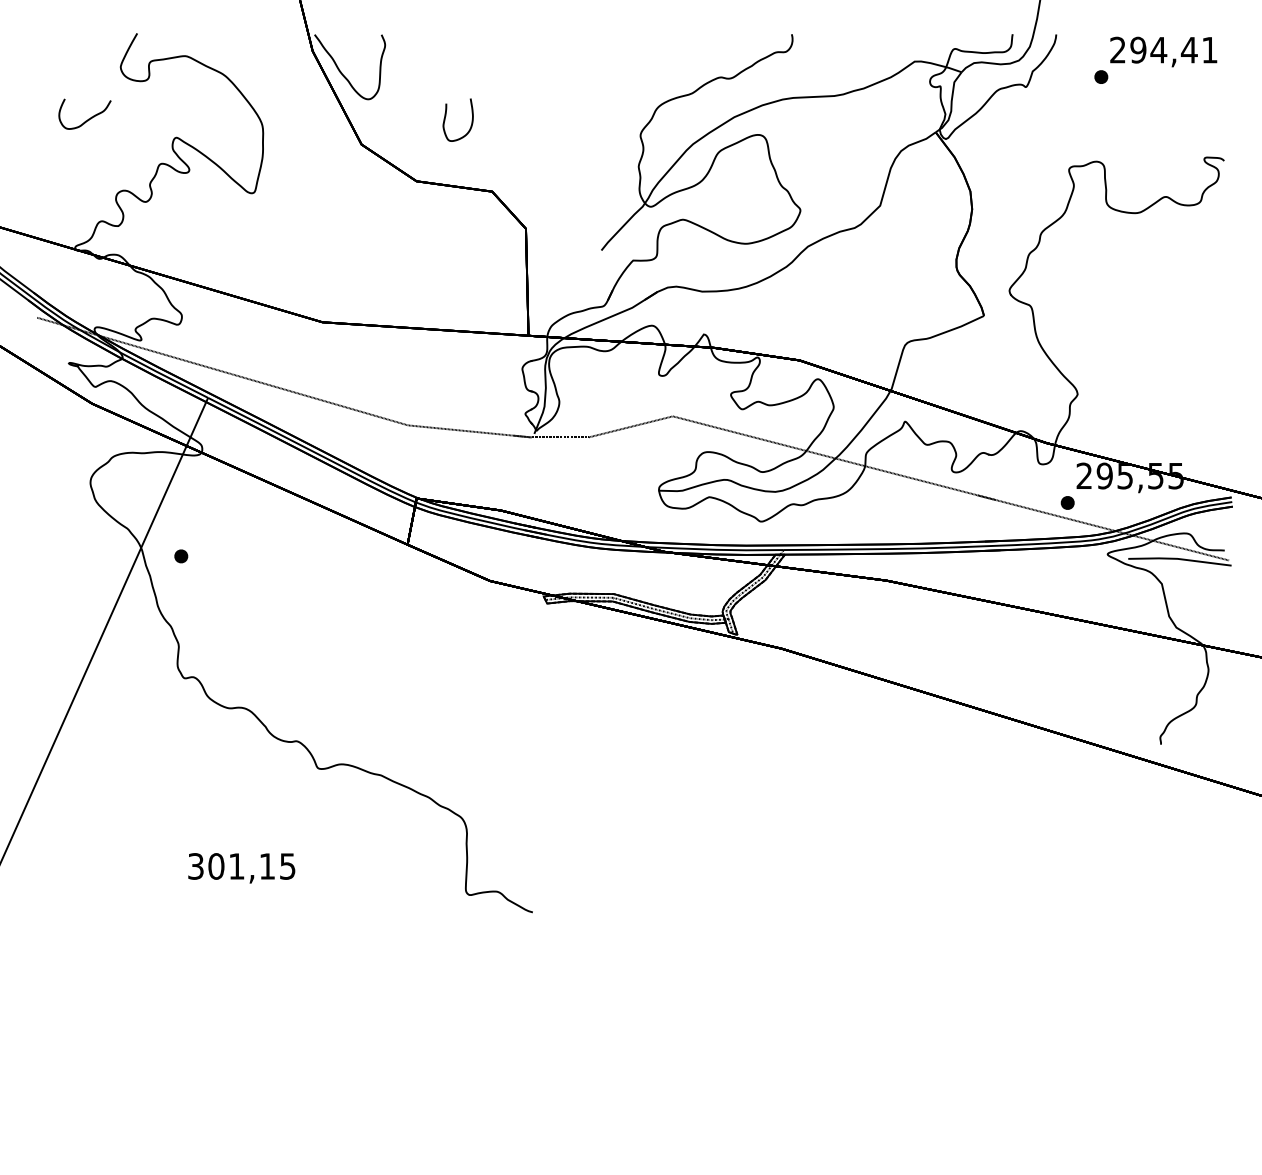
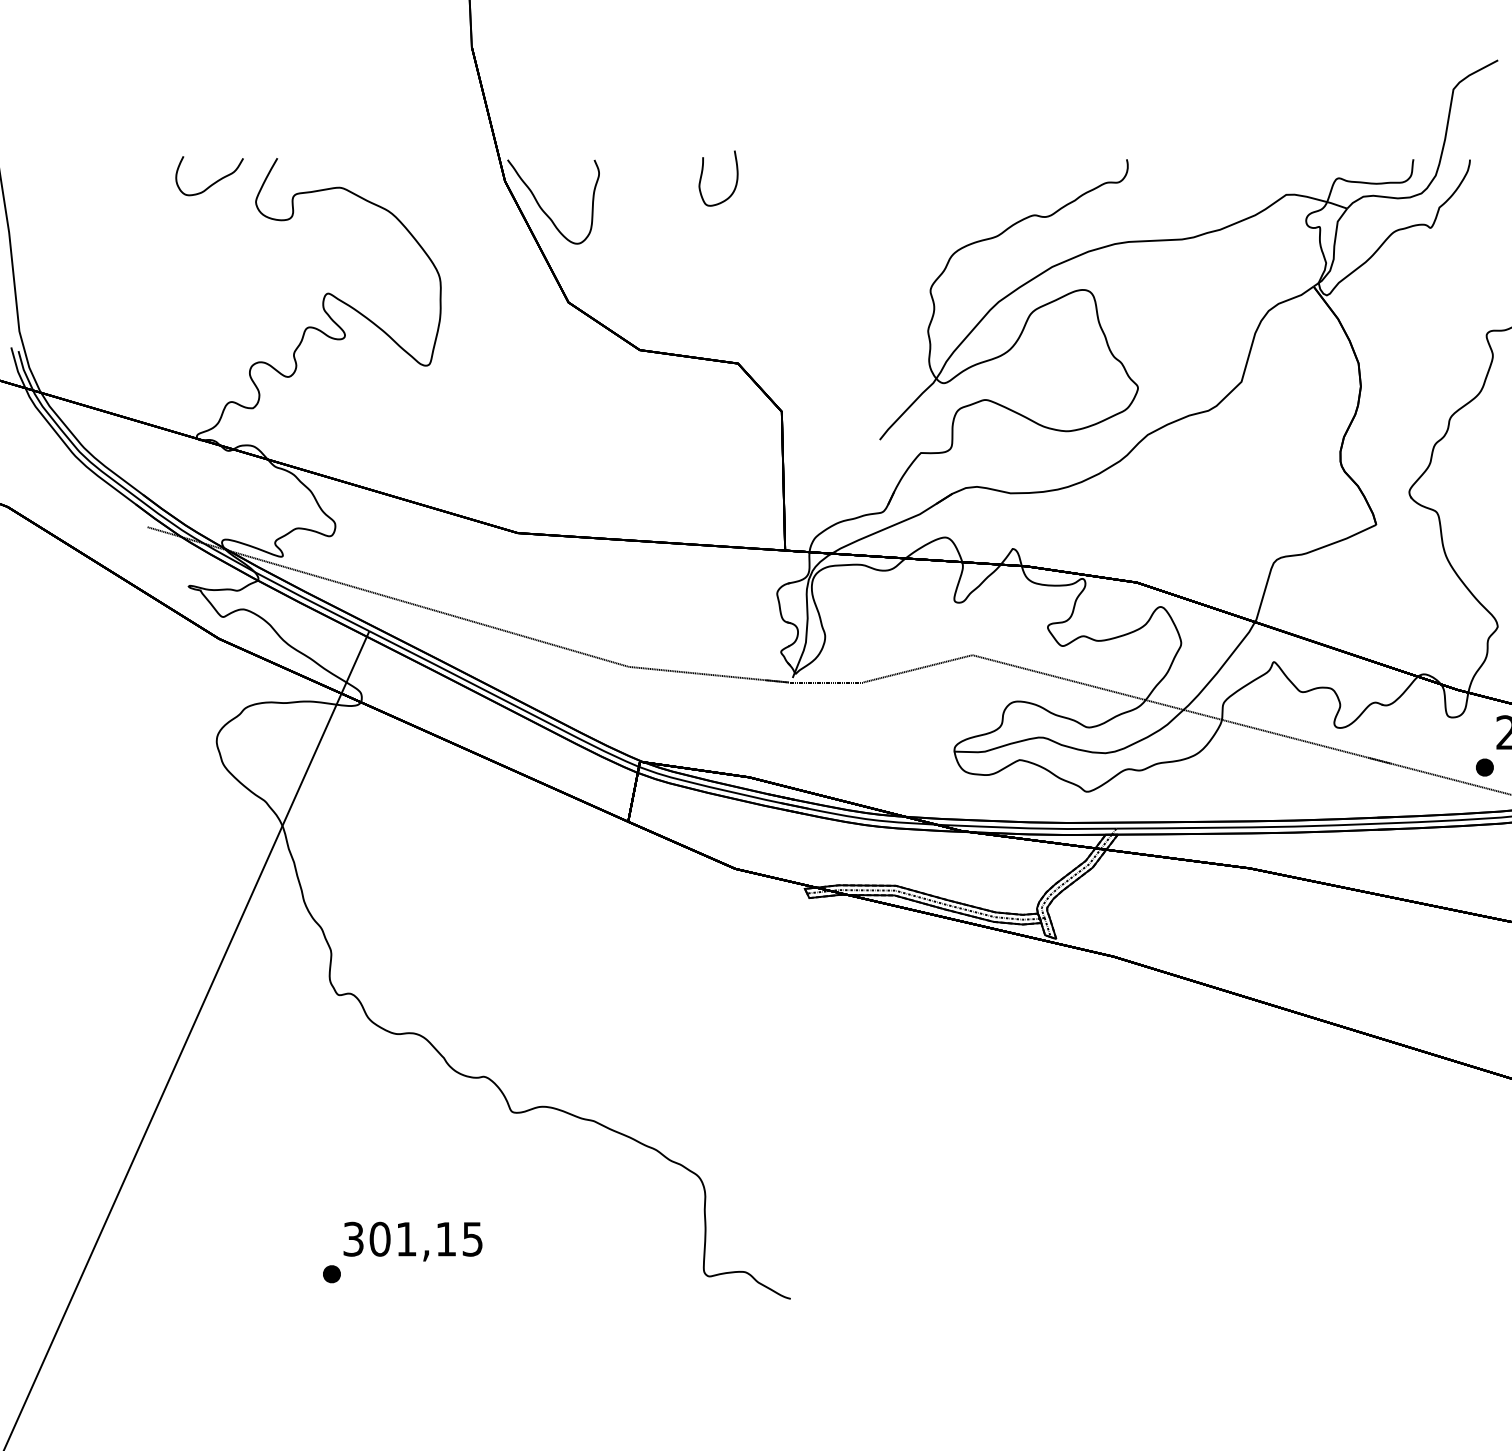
curve: (446, 116) -> (703, 173), moved
curve: (88, 118) -> (214, 181), moved
part: (181, 556) -> (332, 1274), moved

